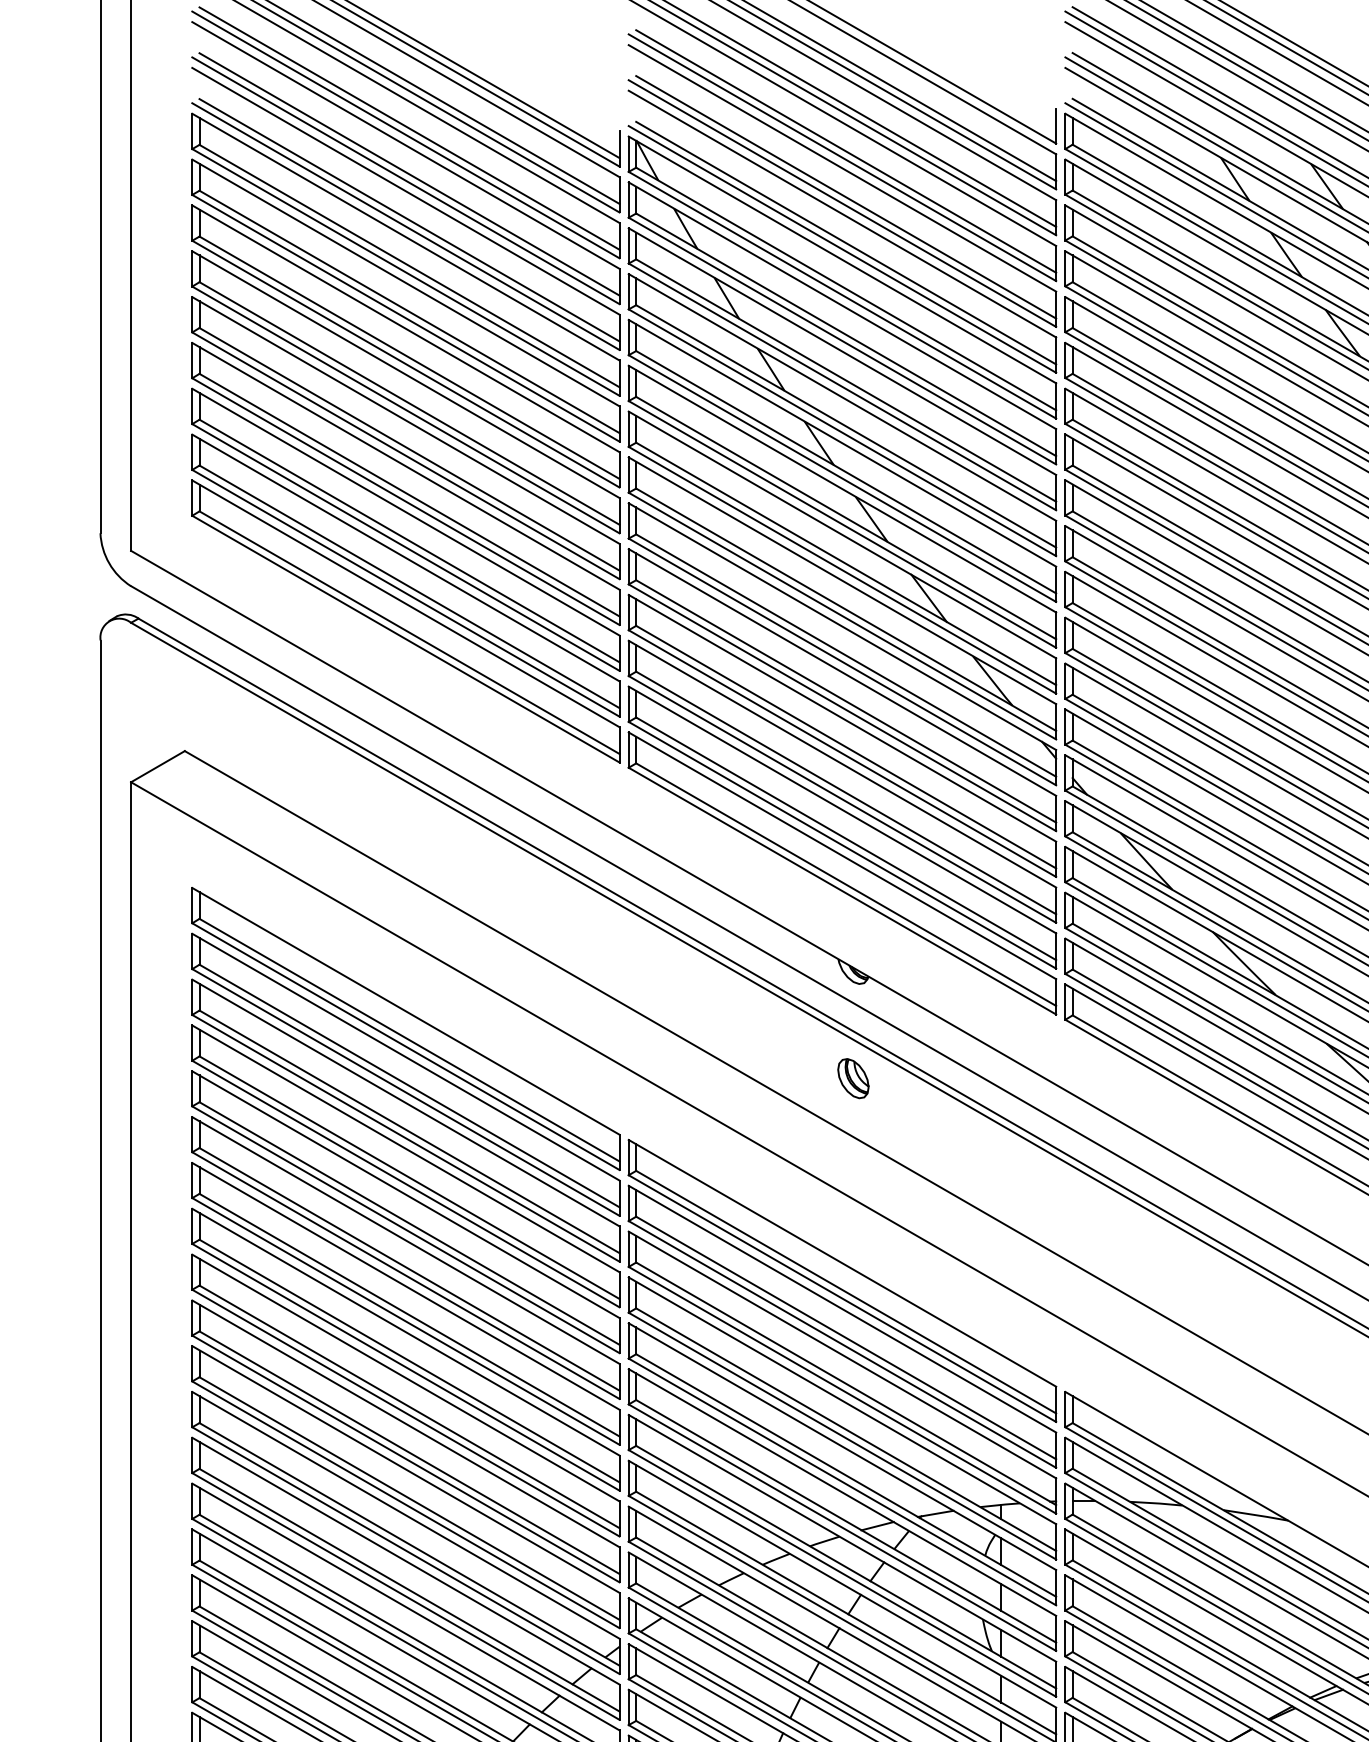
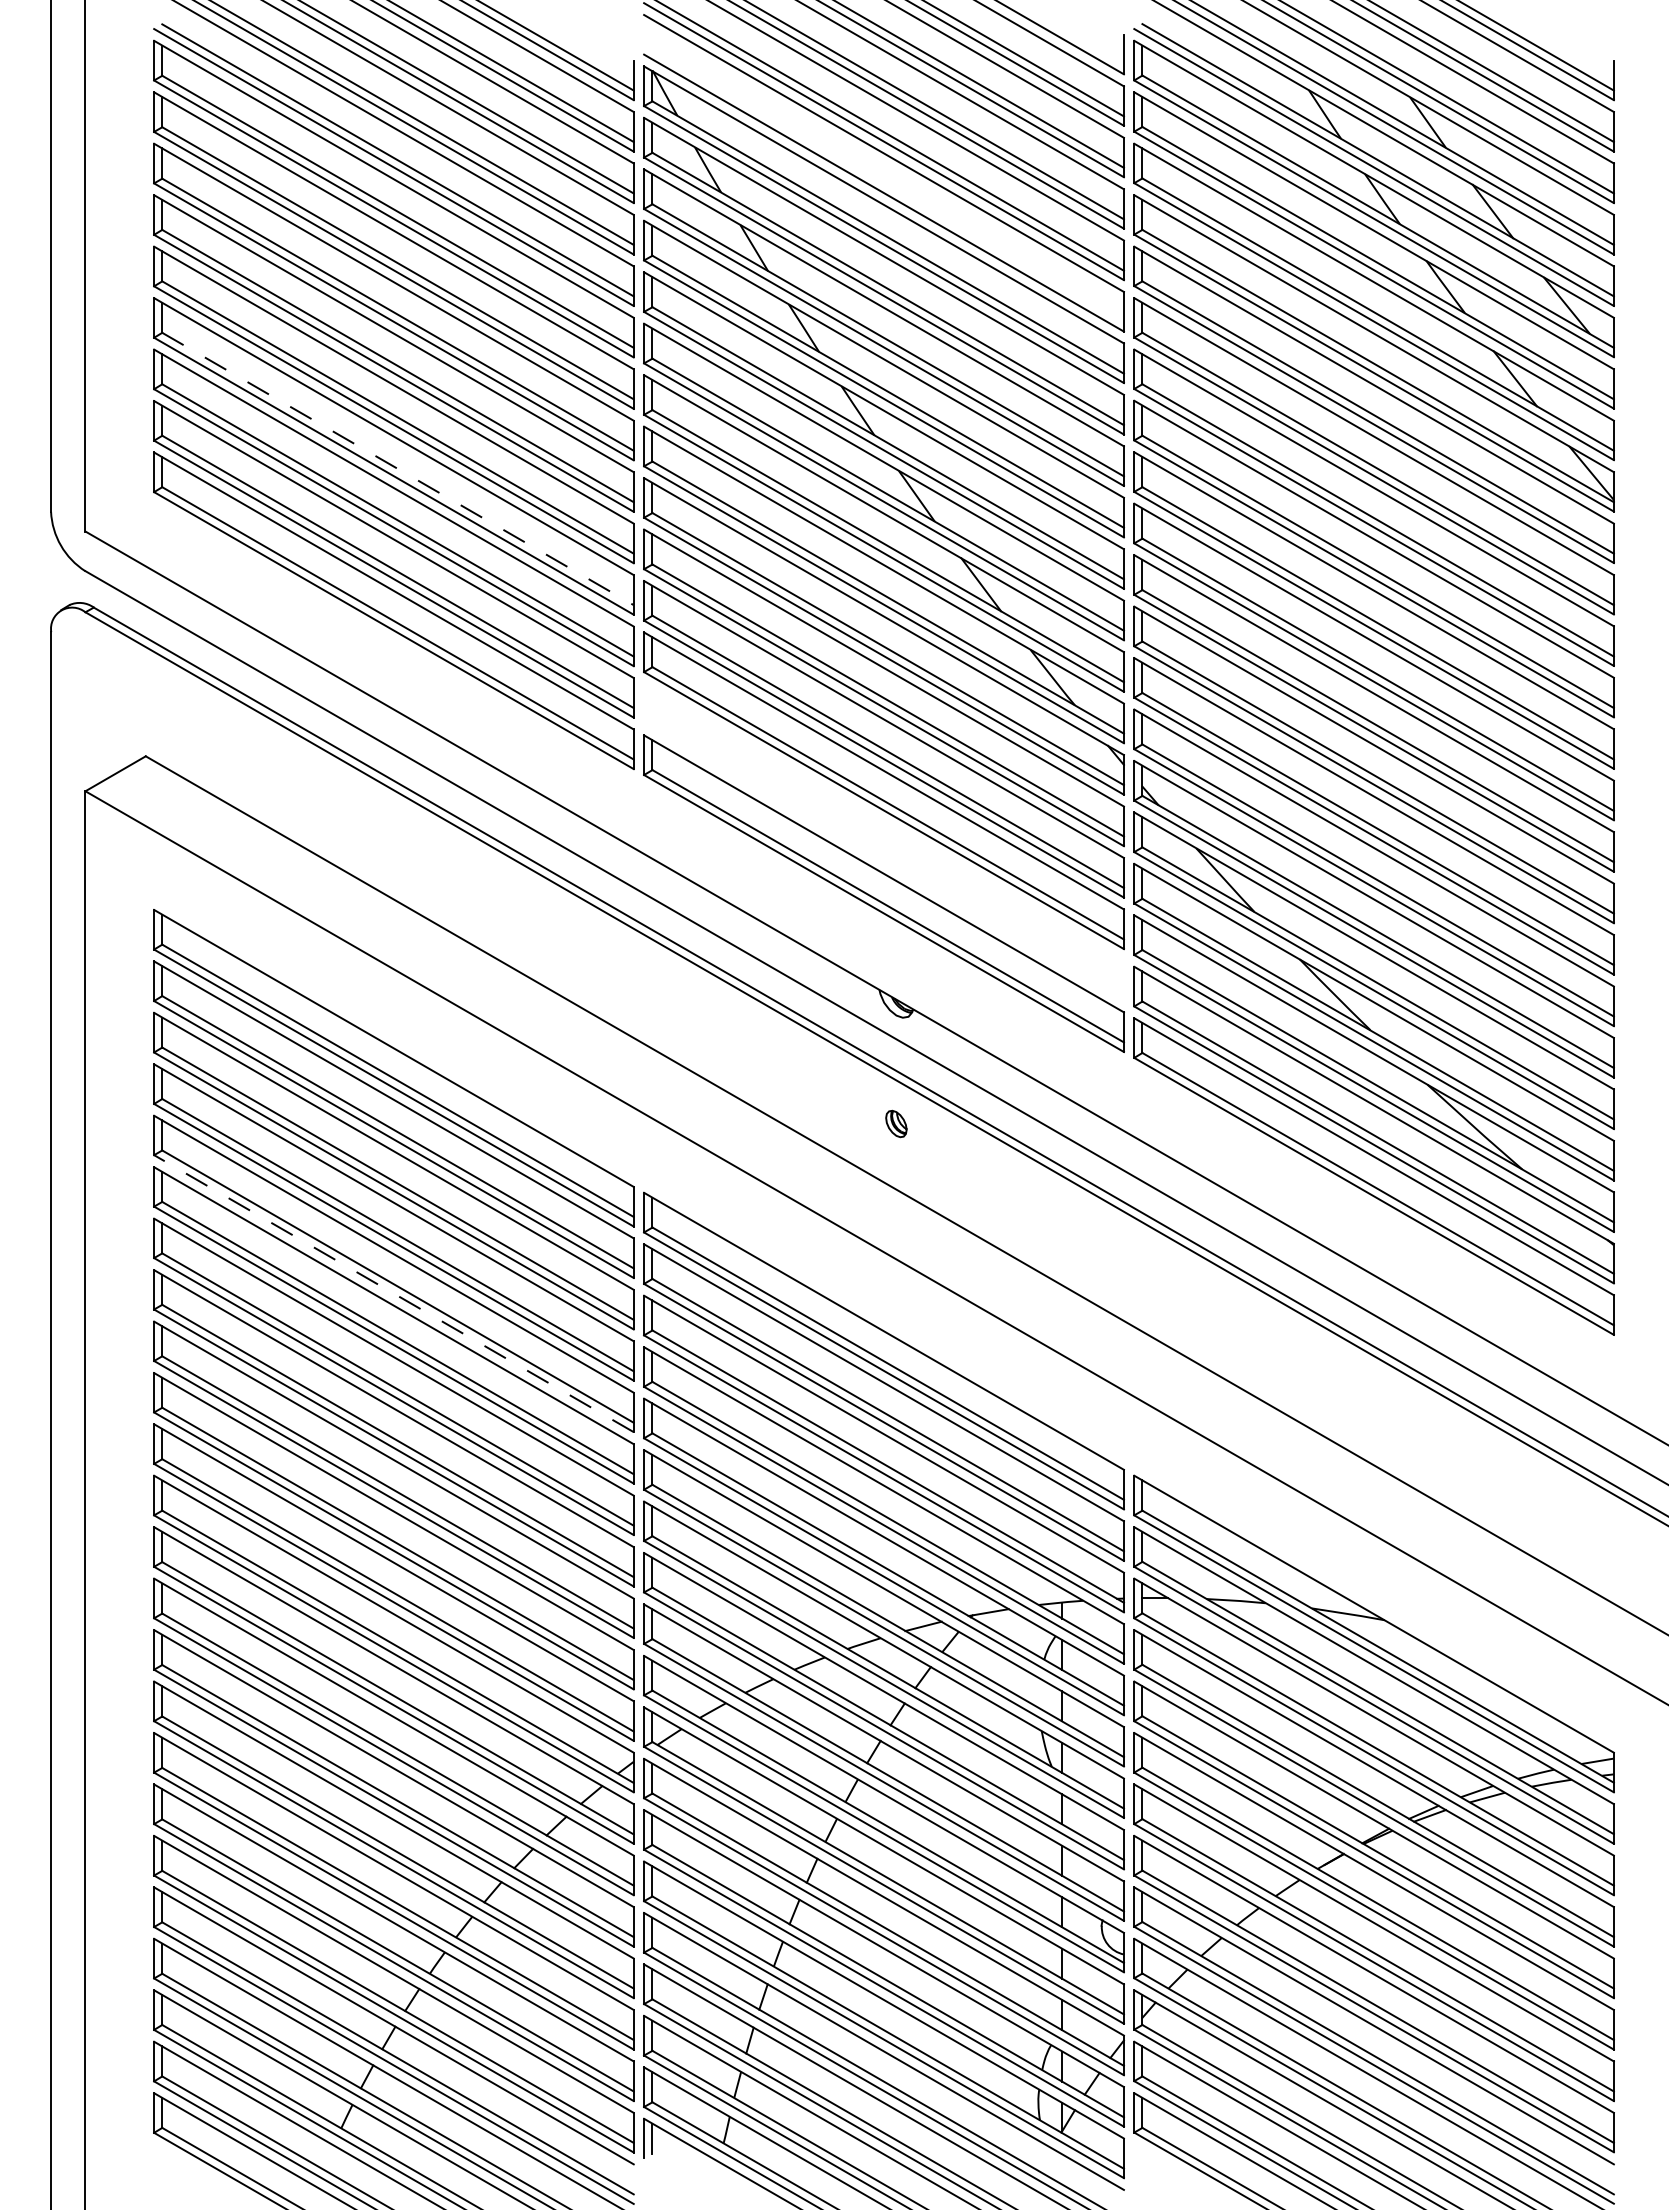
line: (845, 242) -> (887, 185), removed
line: (409, 495) -> (398, 469), solid -> dashed
part: (841, 826) -> (883, 841), removed
part: (853, 1078) -> (896, 1123), size x0.6
line: (405, 1229) -> (393, 1293), solid -> dashed

